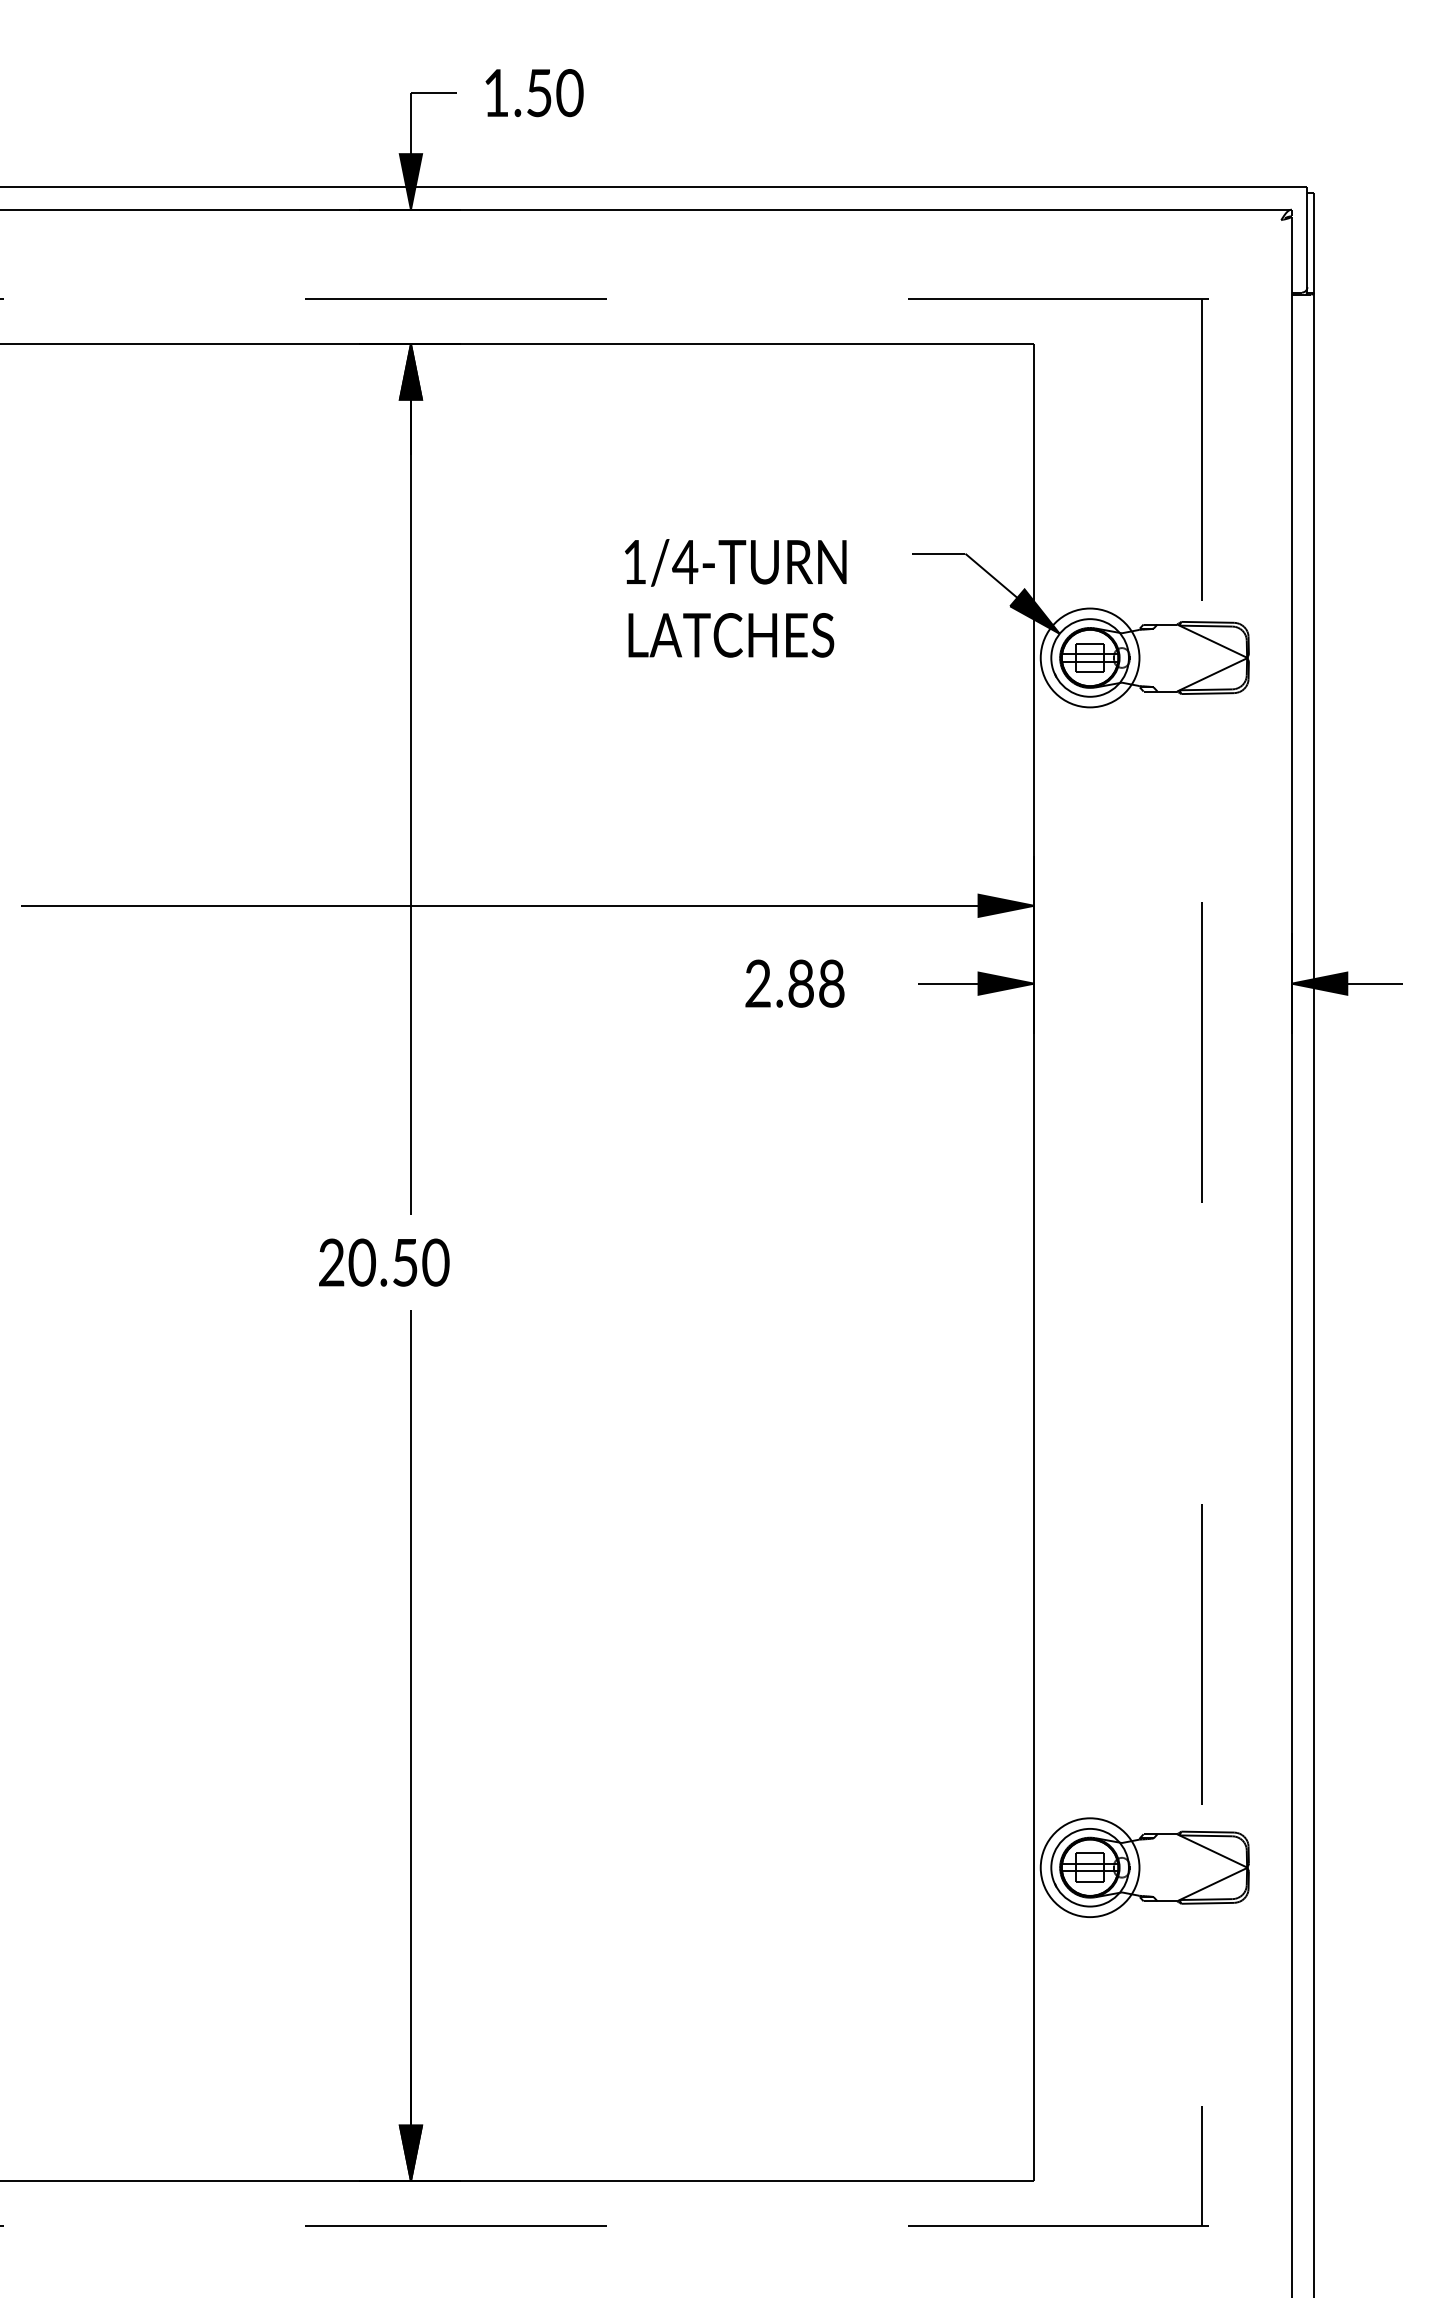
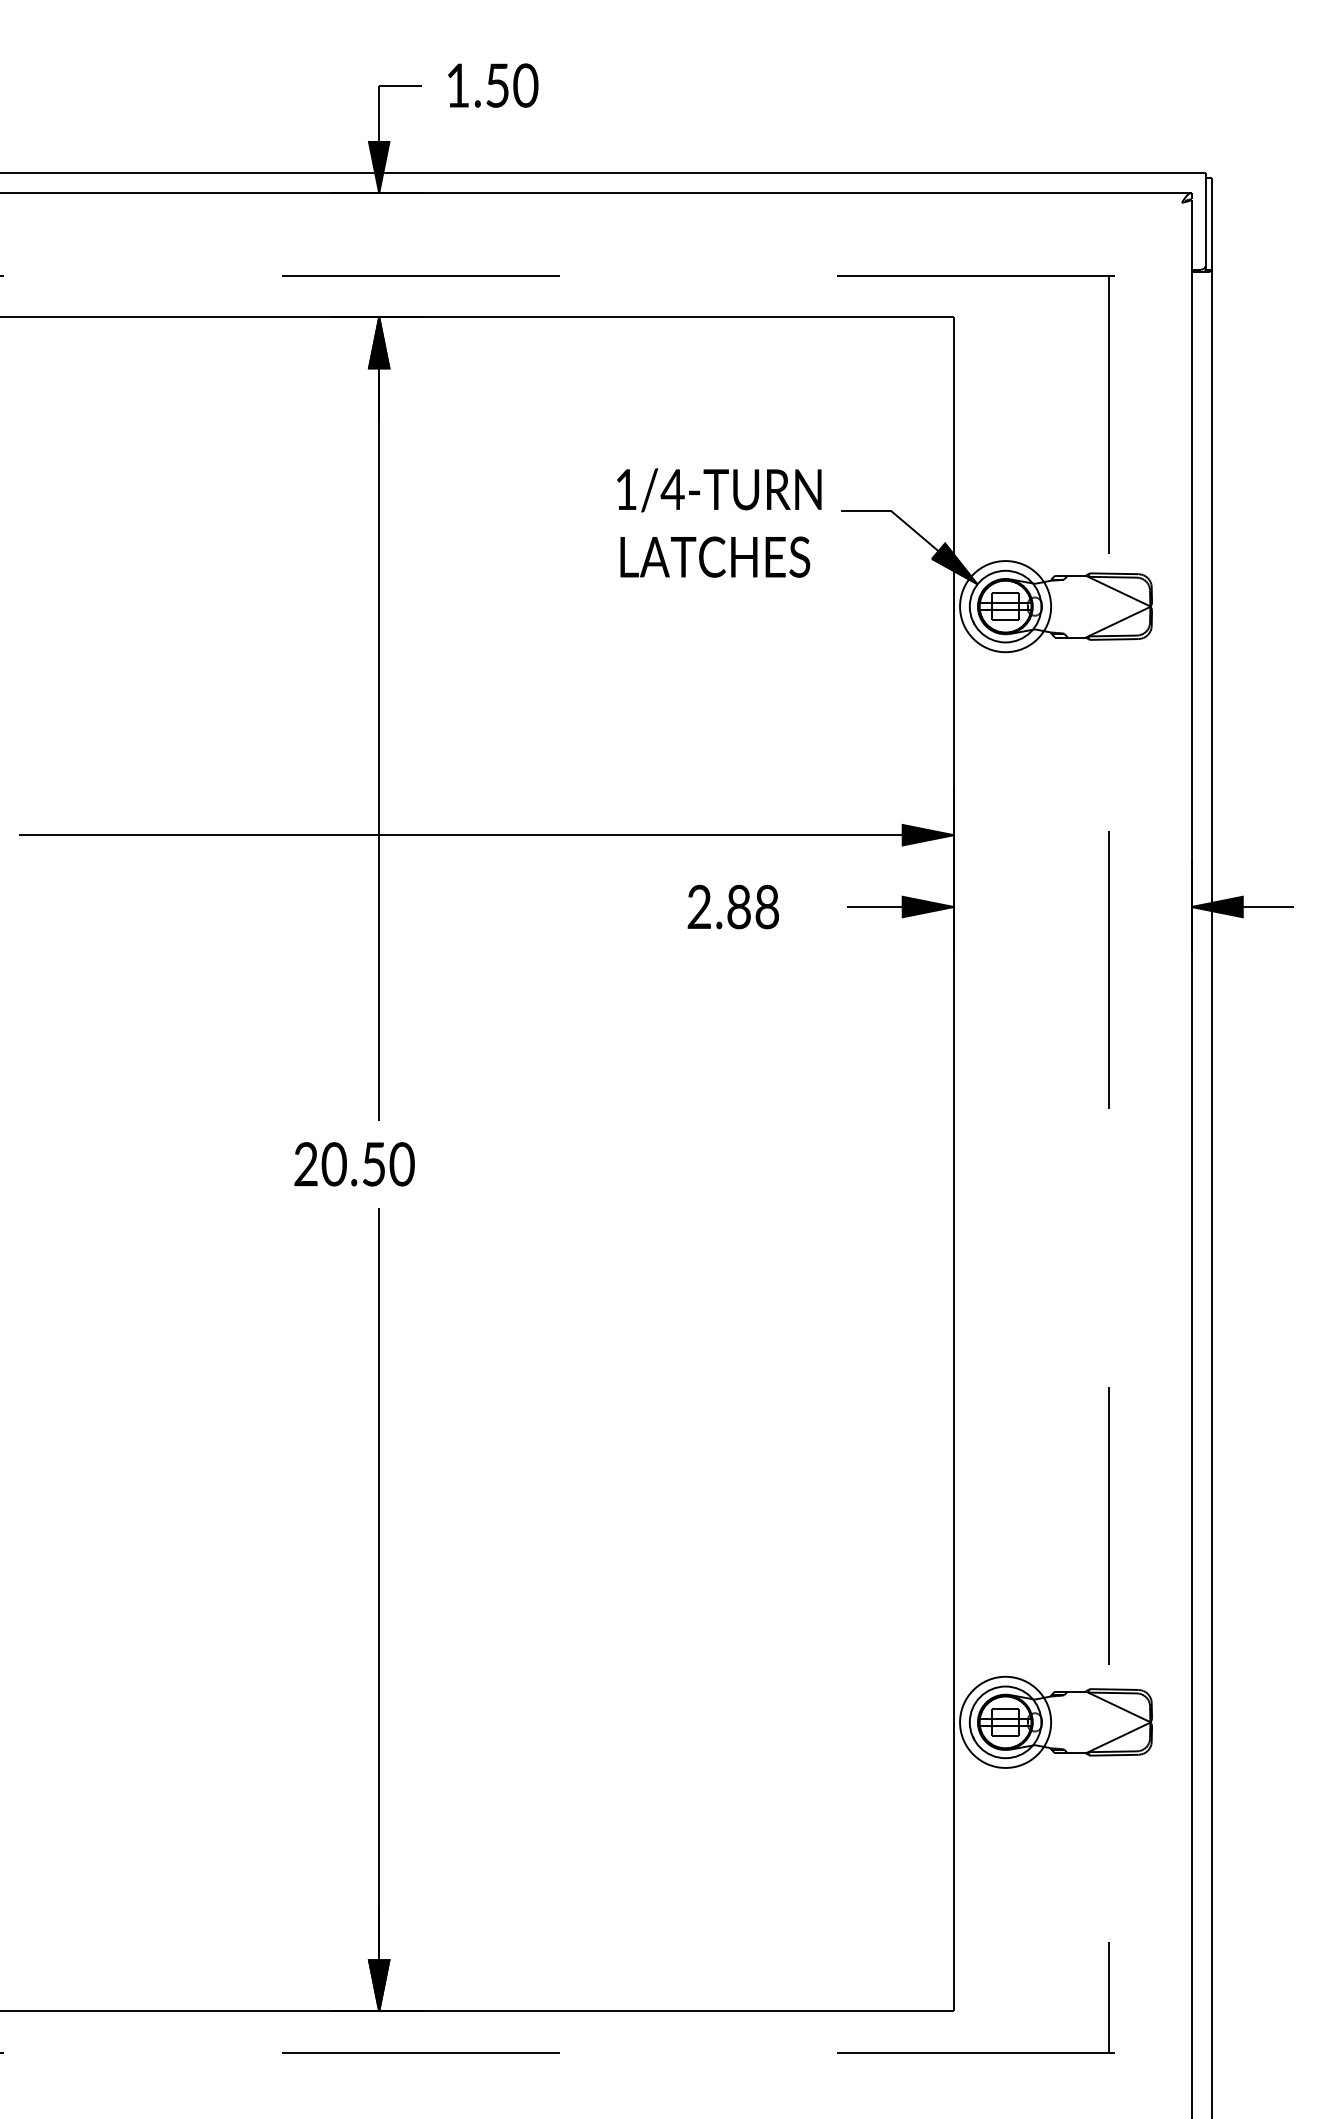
text: (735, 598) -> (719, 523), moved

